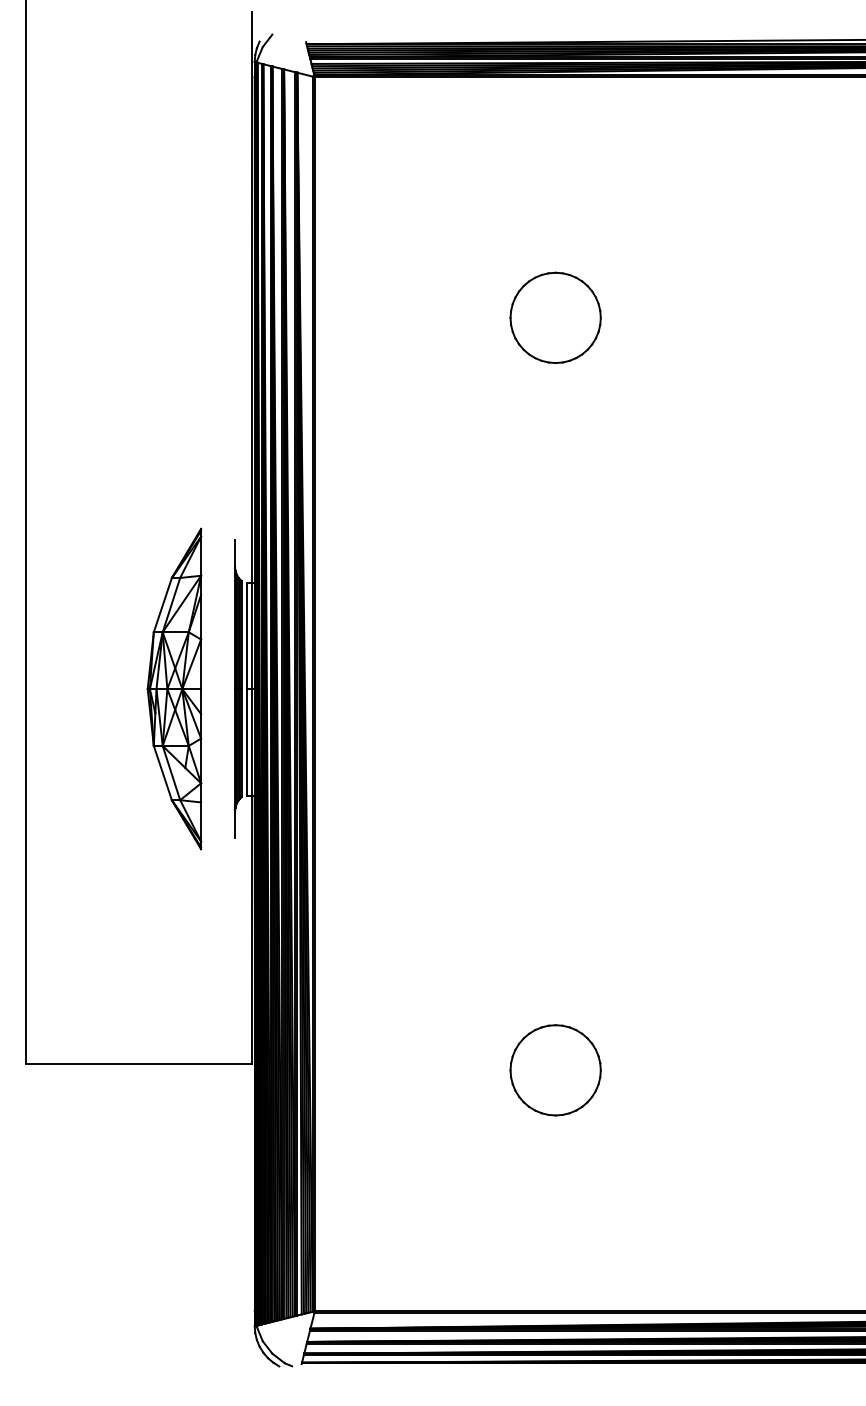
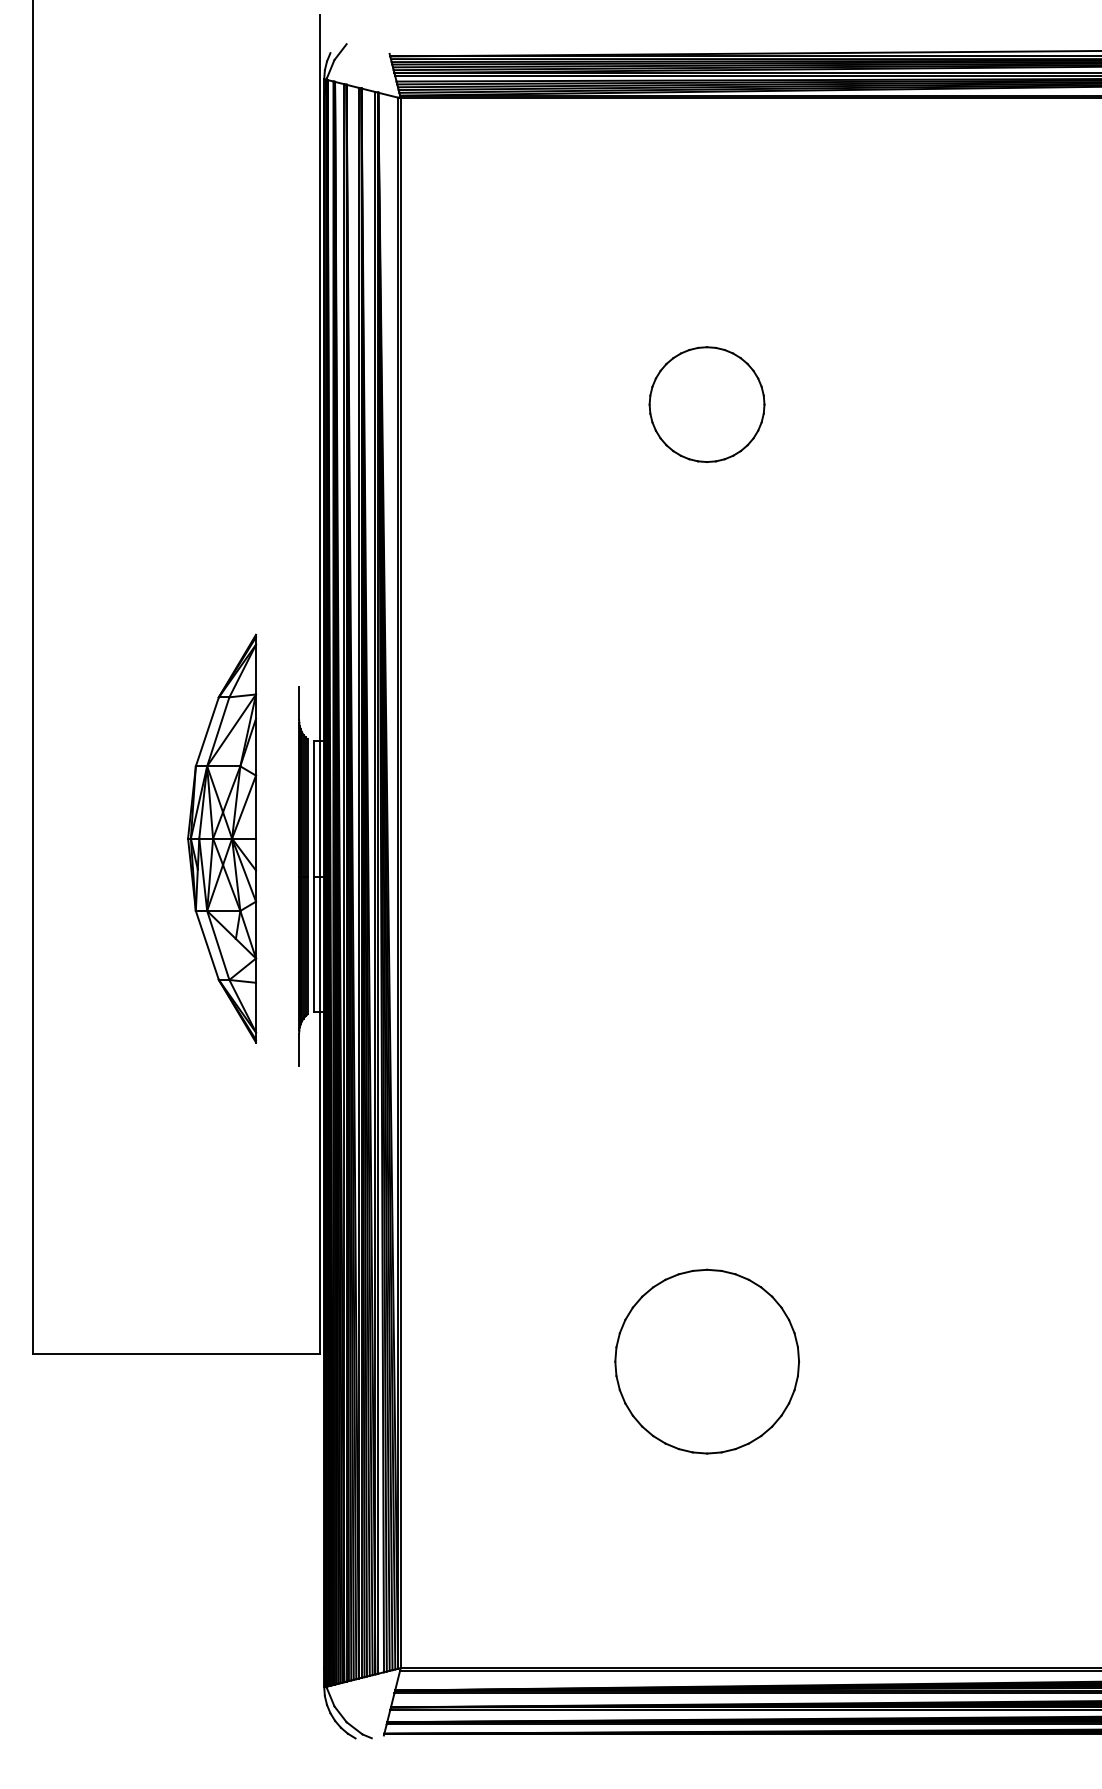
part: (174, 688) -> (222, 837), moved
part: (555, 1070) -> (706, 1361), size x1.6

